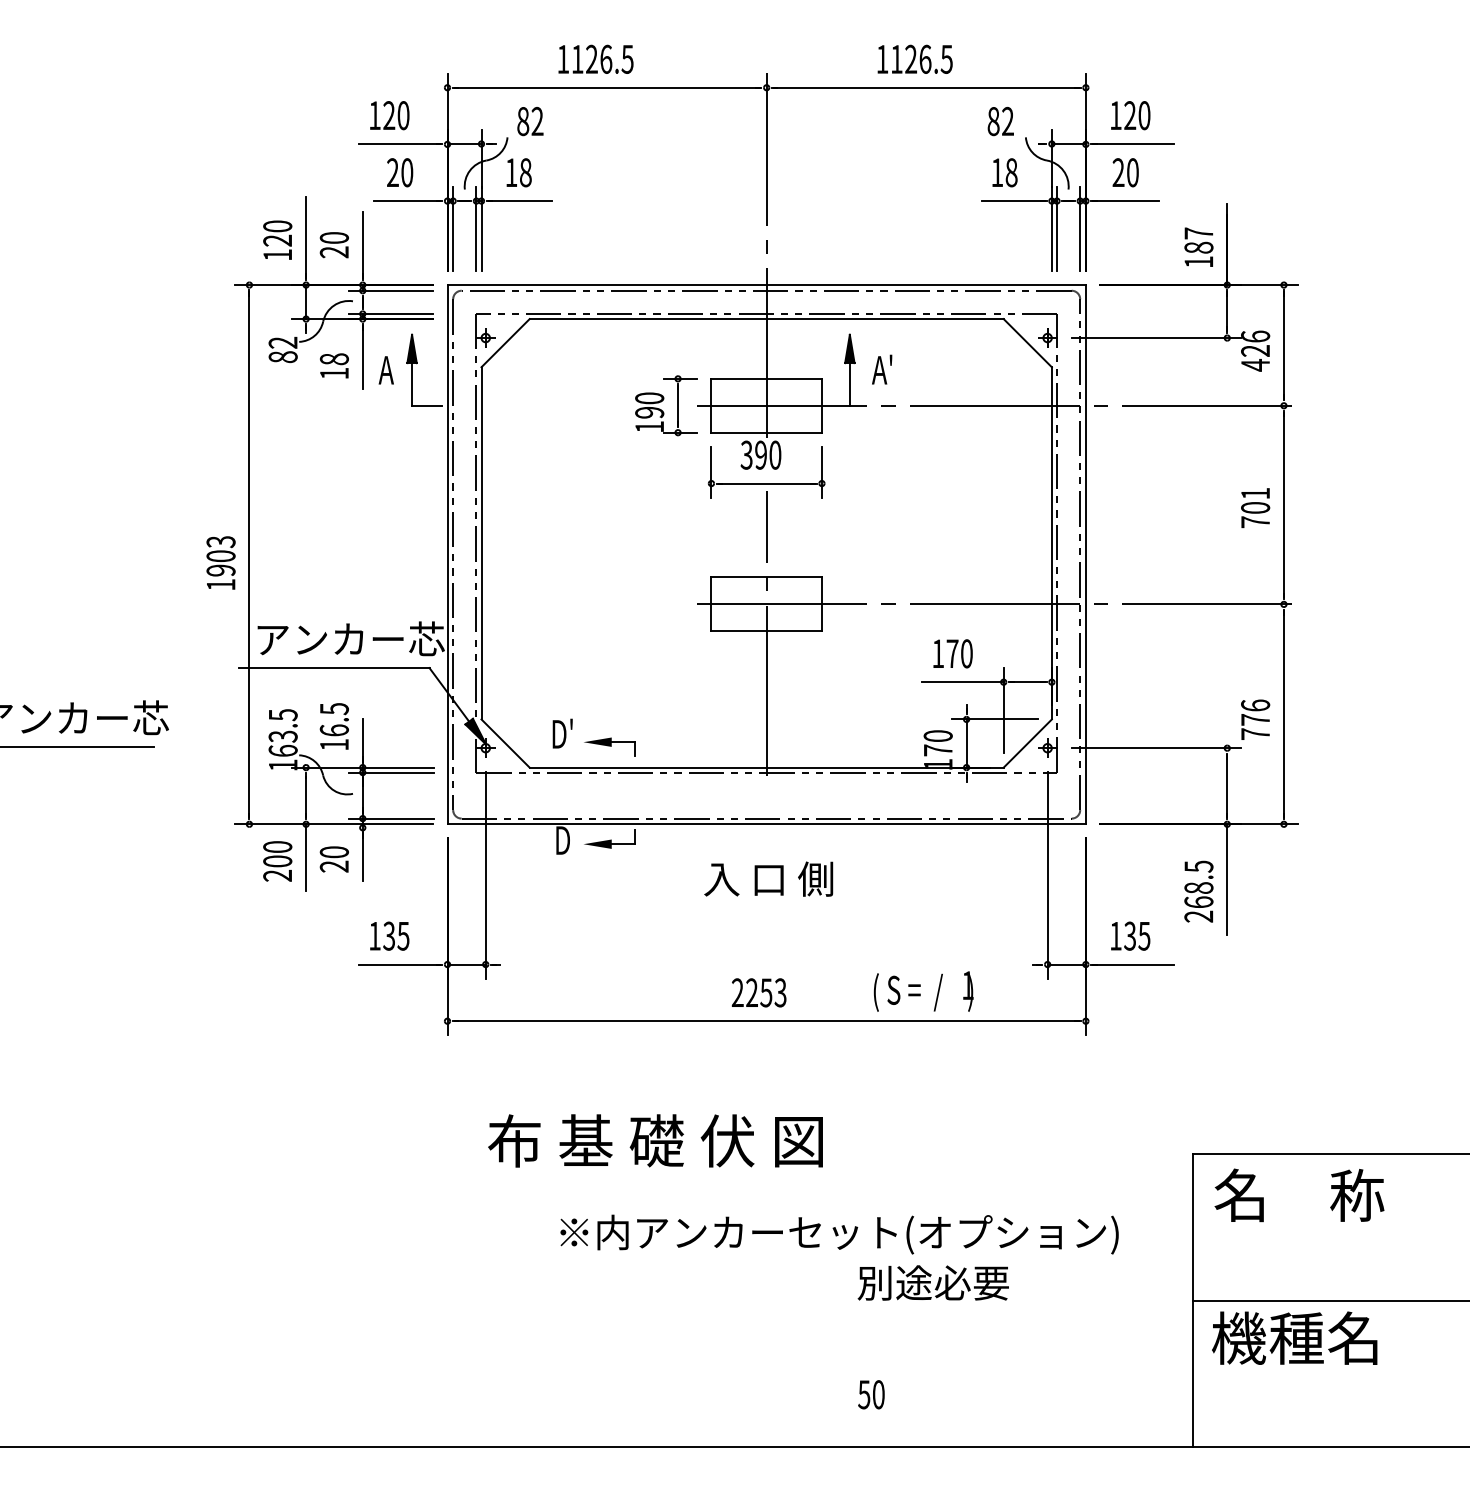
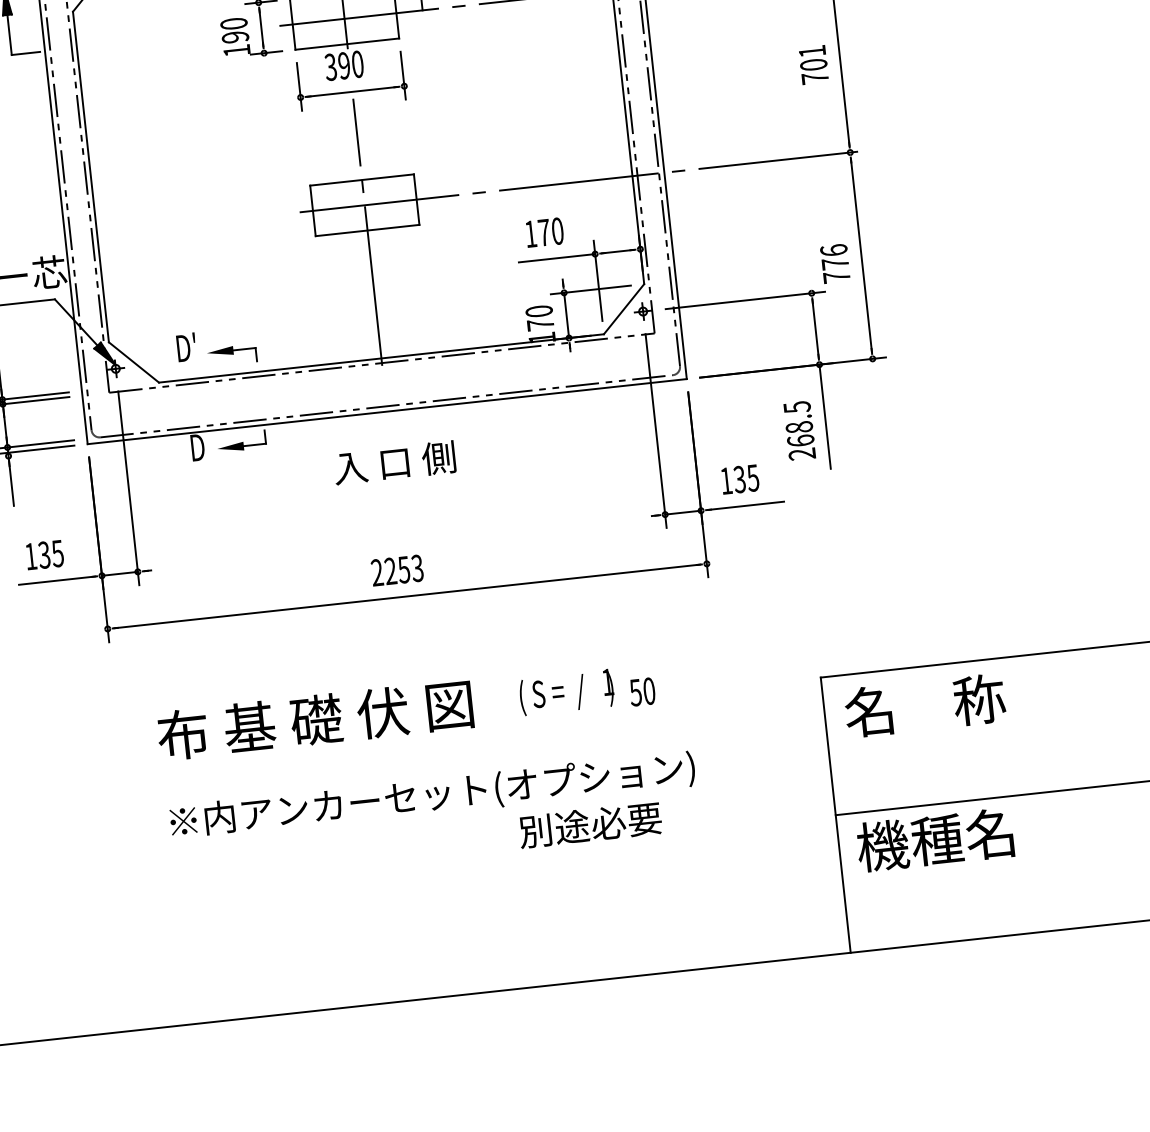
text: (923, 991) -> (566, 692), moved
text: (839, 1234) -> (432, 796), moved
text: (871, 1394) -> (642, 691), moved

